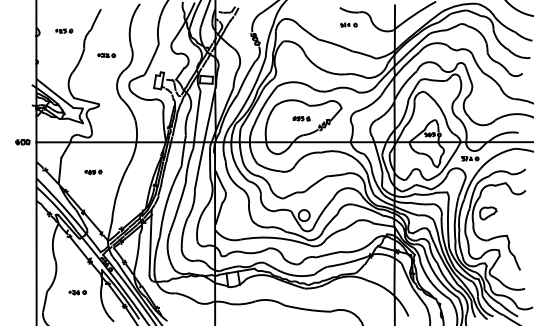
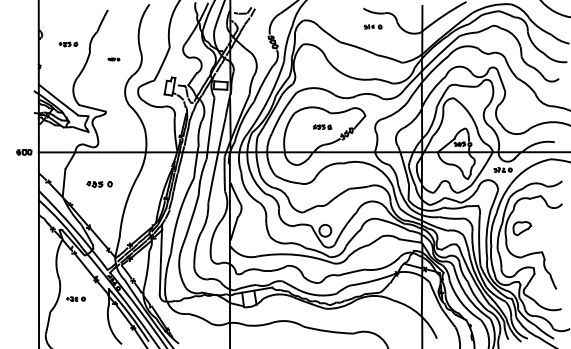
part: (64, 31) -> (68, 44), moved
part: (106, 55) -> (113, 59), size x0.6
part: (93, 172) -> (99, 184), size x1.4
part: (77, 291) -> (75, 298), moved

